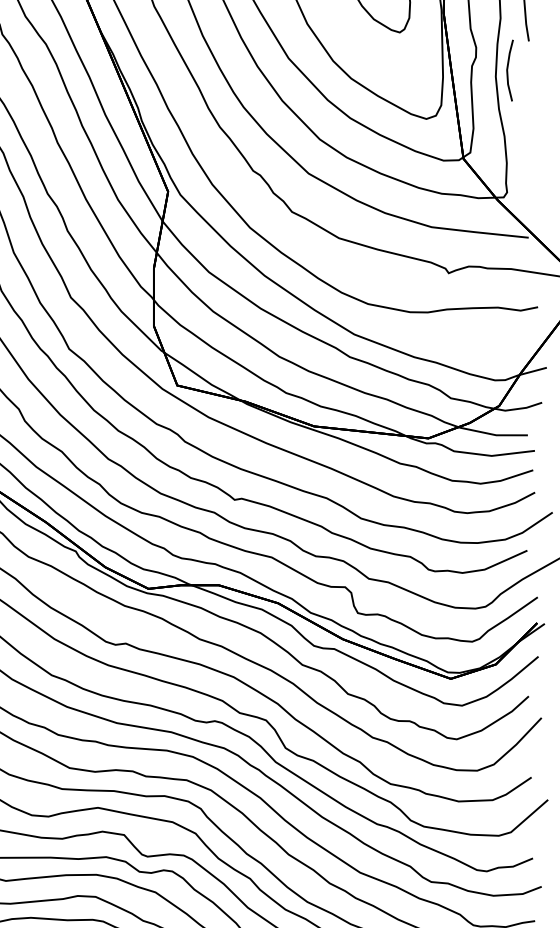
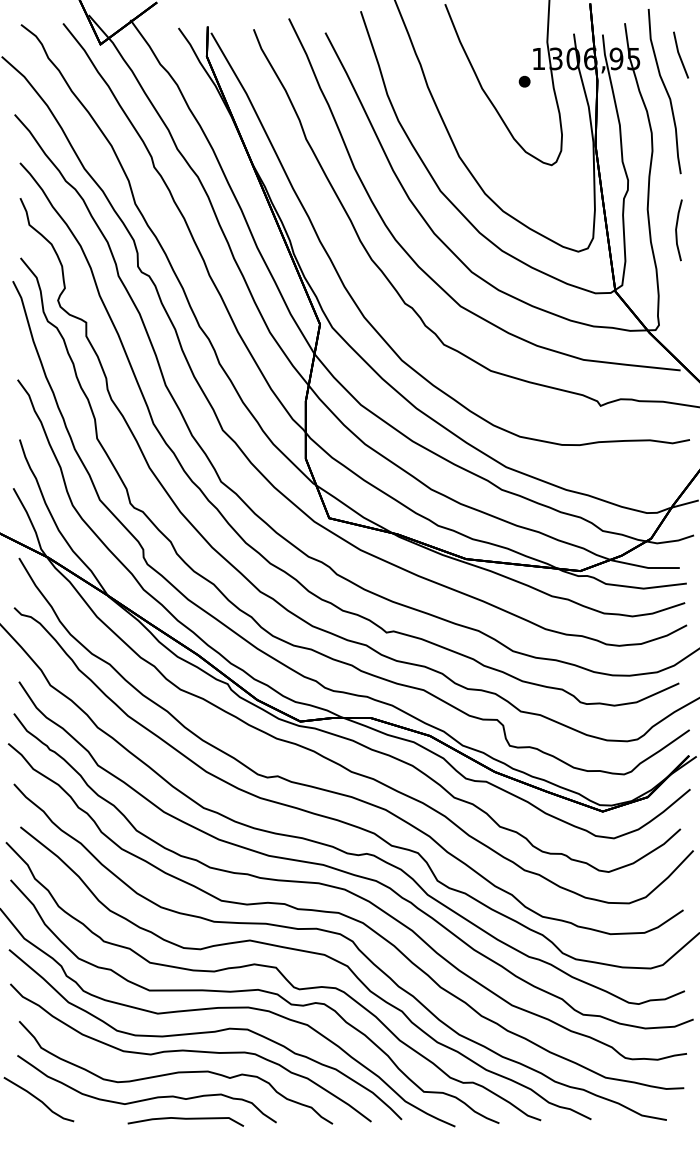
line: (508, 71) -> (677, 231), moved

